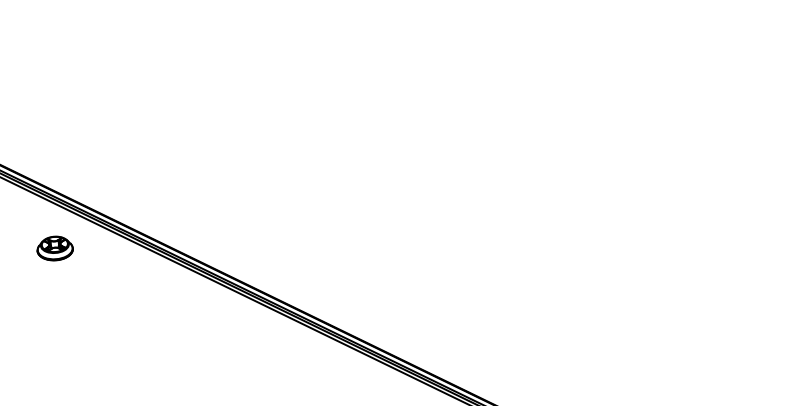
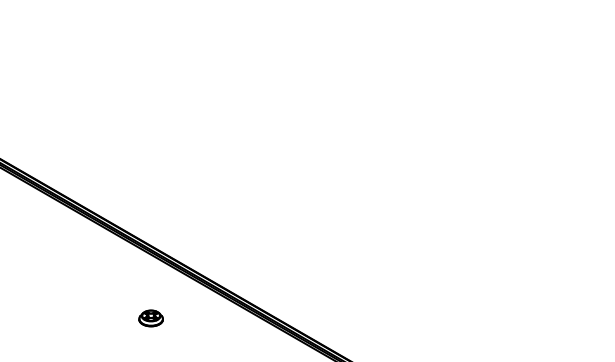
part: (54, 248) -> (150, 318), moved

